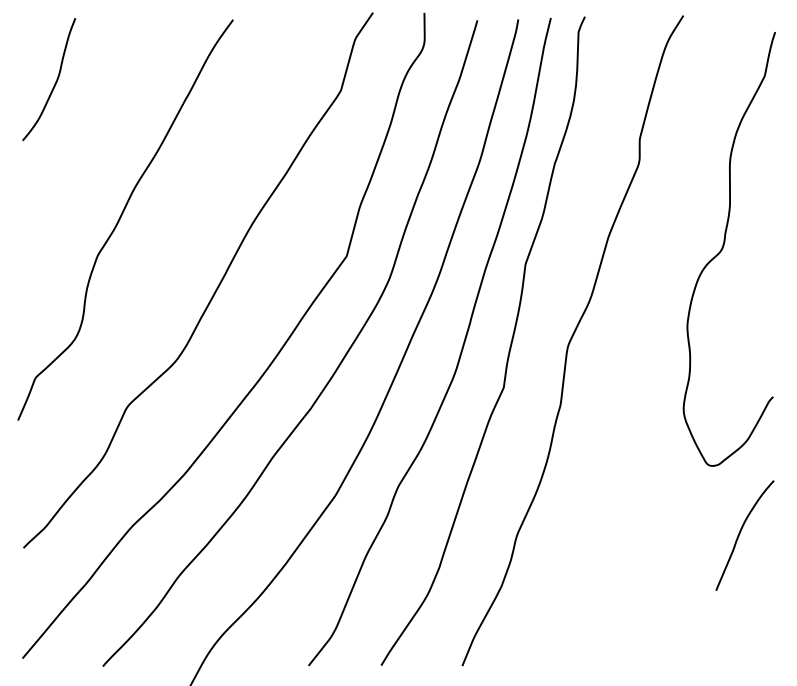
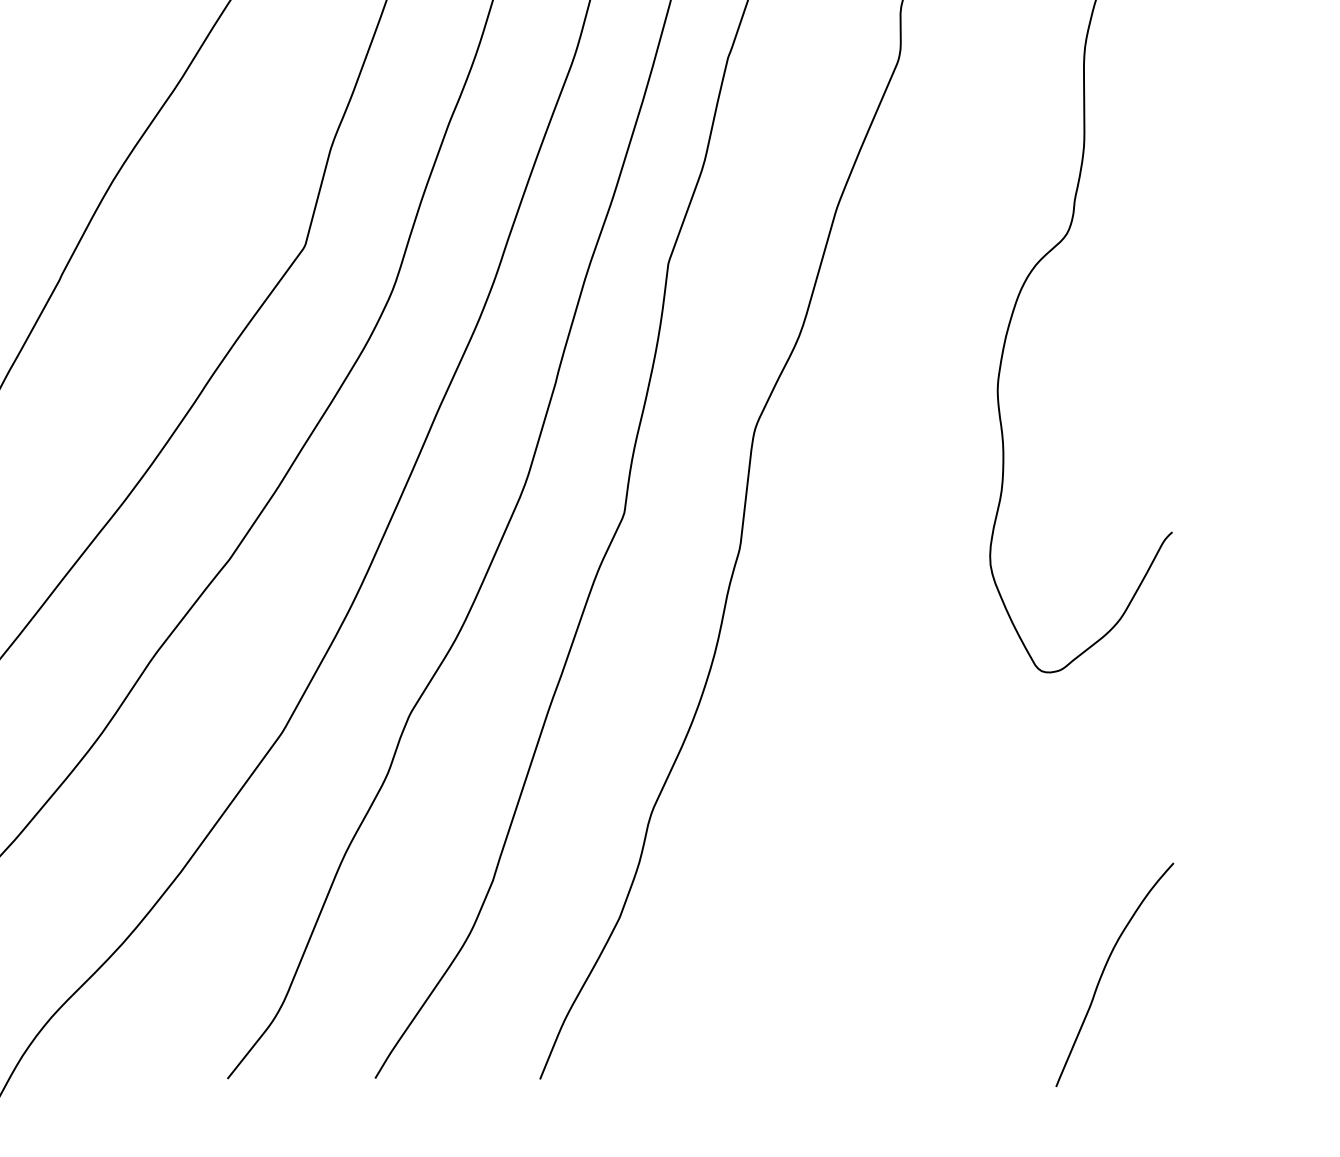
curve: (740, 534) -> (1105, 972), moved

